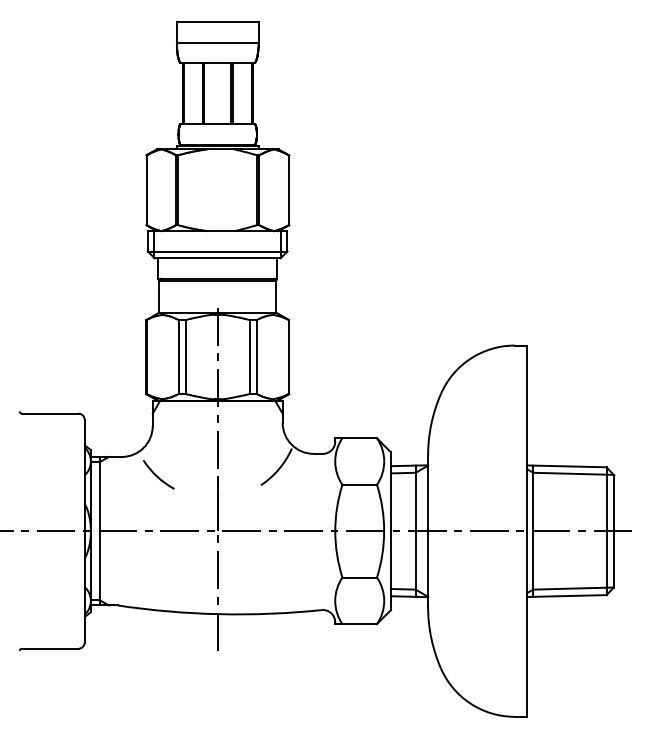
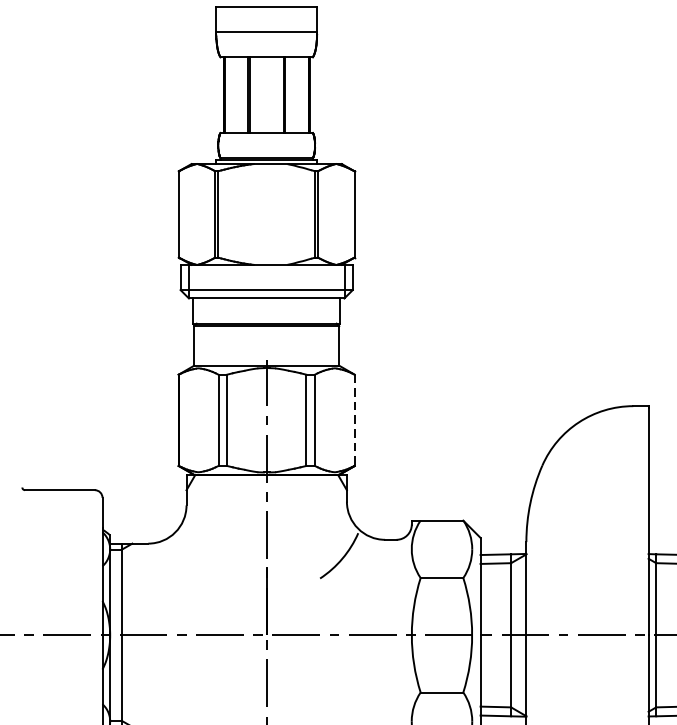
line: (288, 357) -> (354, 420), solid -> dashed
arc: (157, 475) -> (192, 566), removed

